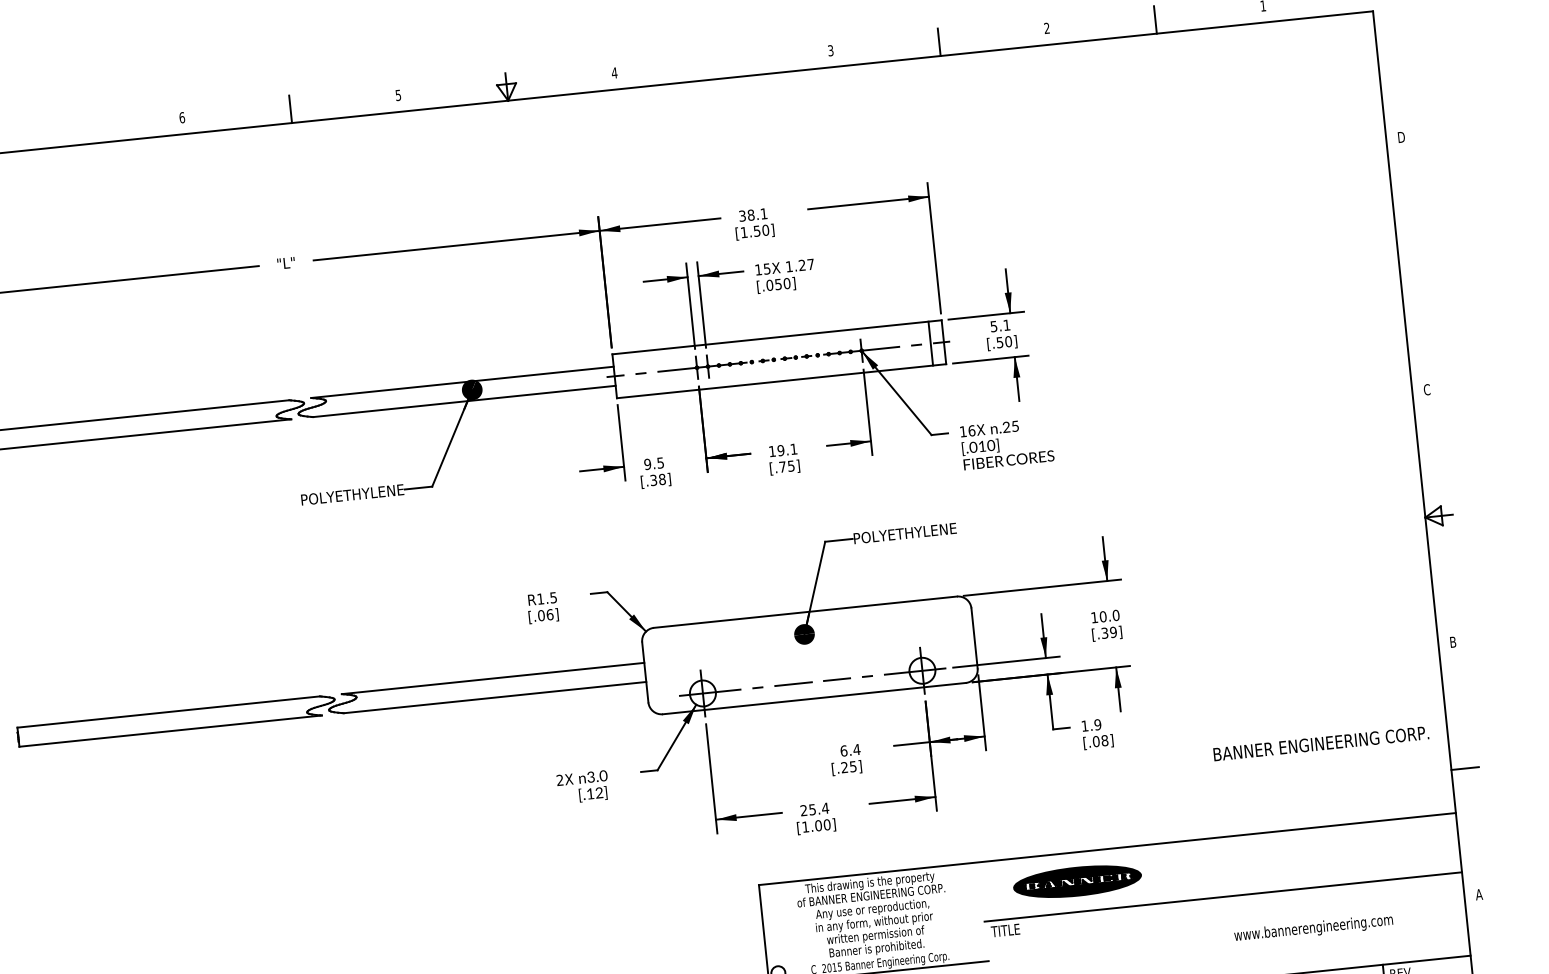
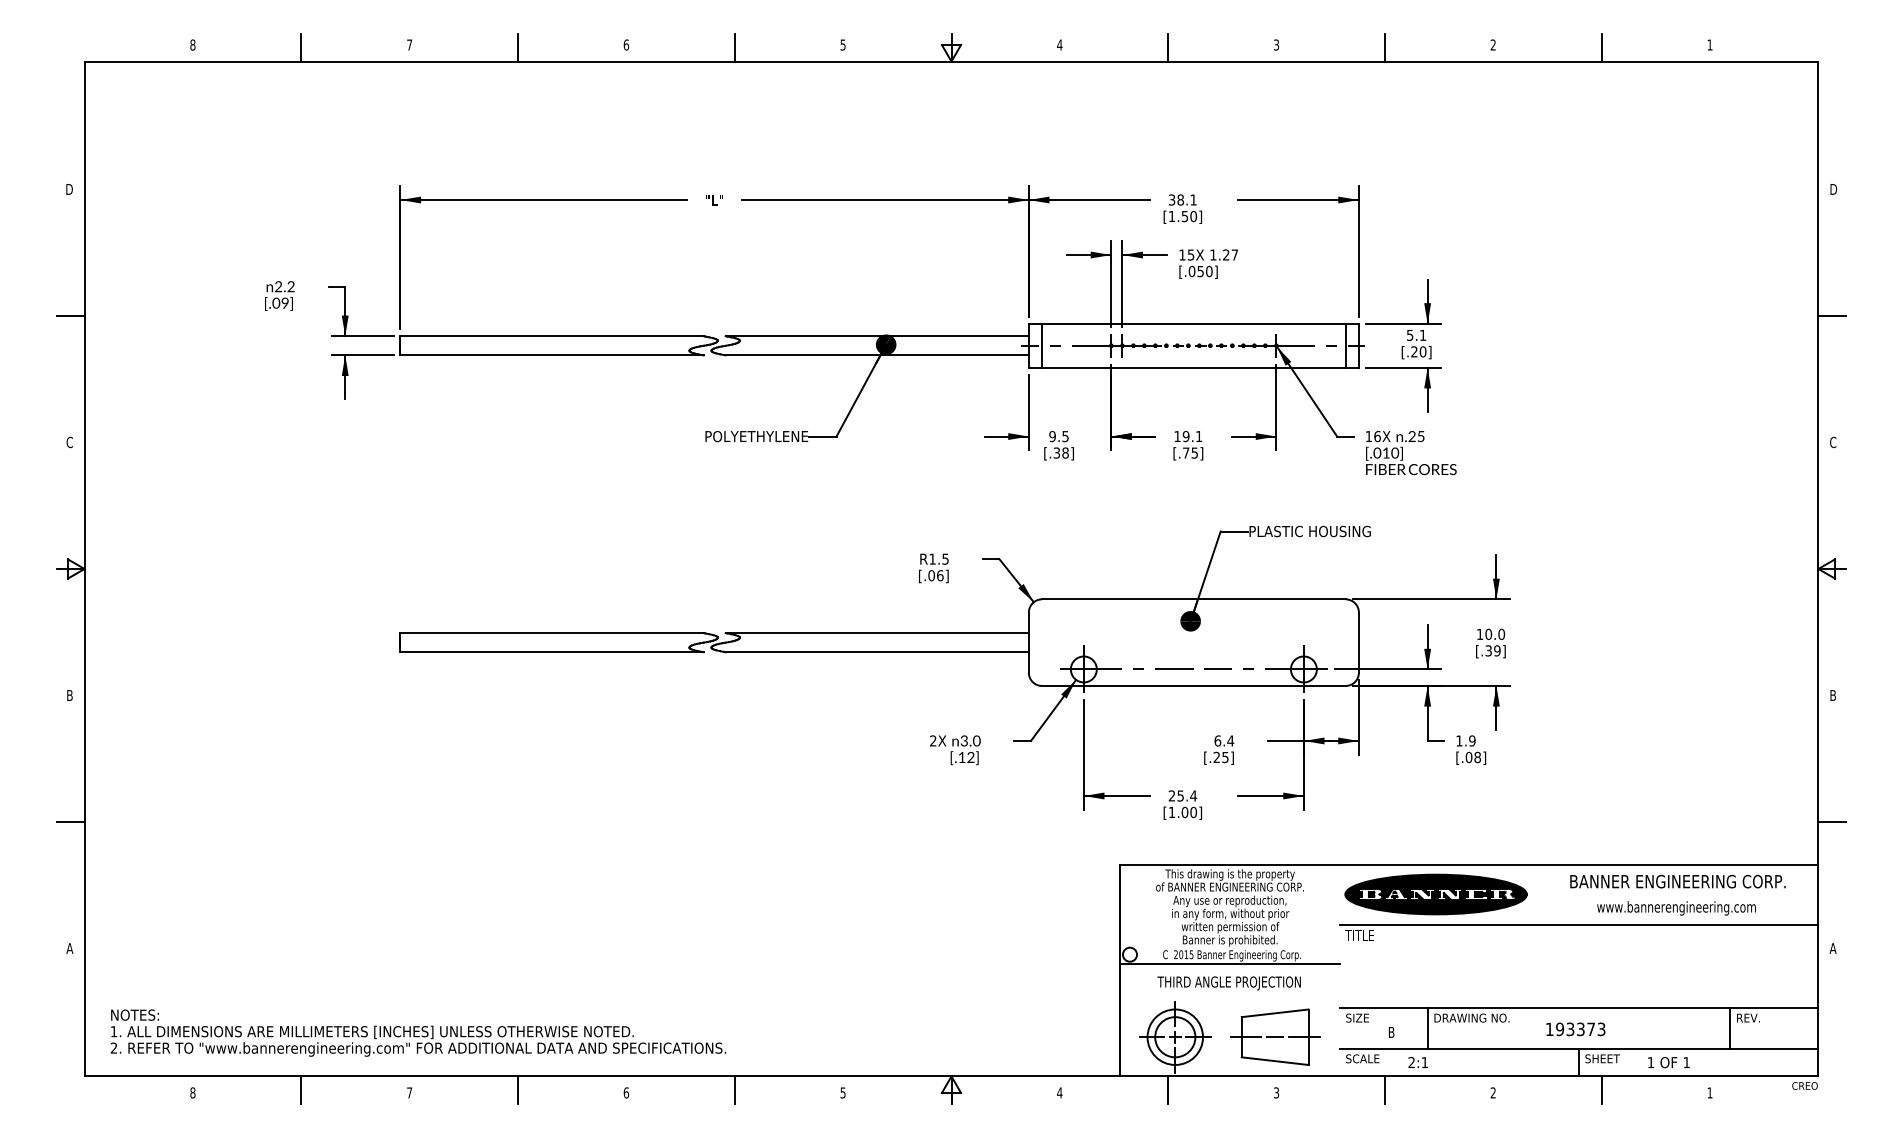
line: (723, 64) -> (1168, 47), added
line: (74, 131) -> (518, 47), added
line: (1412, 263) -> (1831, 315), added
text: (1000, 342) -> (1414, 351), [.50] -> [.20]
line: (628, 374) -> (1042, 345), added
text: (917, 532) -> (1313, 531), POLYETHYLENE -> PLASTIC HOUSING
text: (1320, 743) -> (1677, 881), moved
part: (1076, 881) -> (1435, 894), size x1.43
text: (1313, 928) -> (1676, 908), moved

